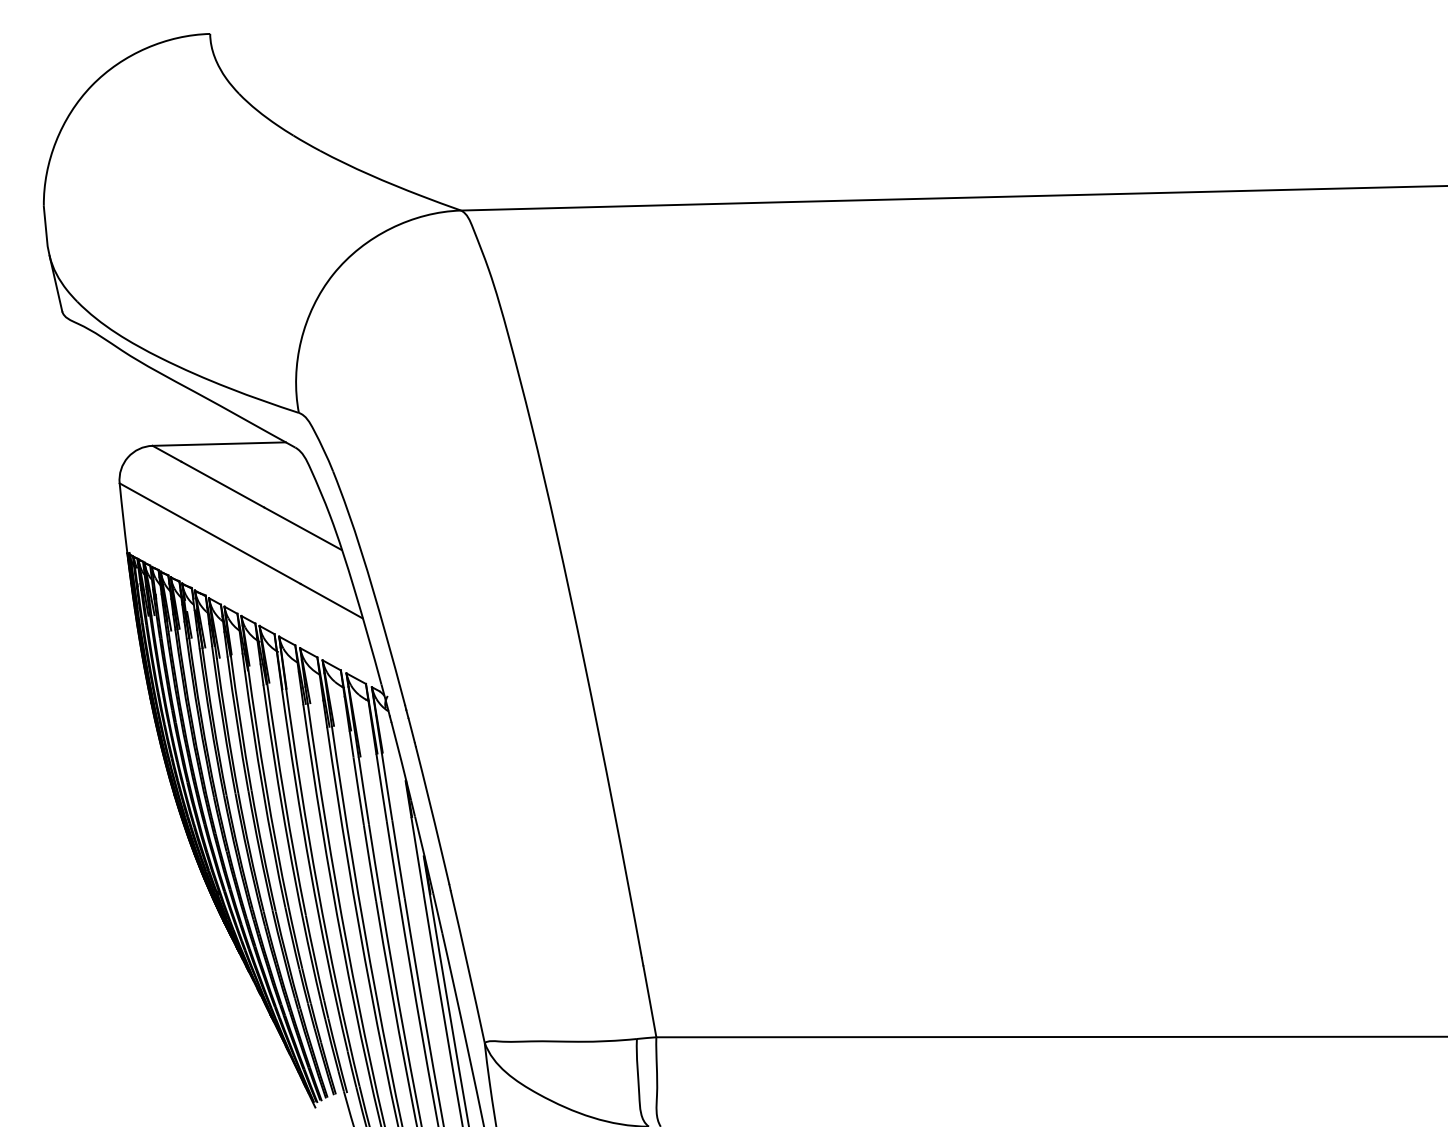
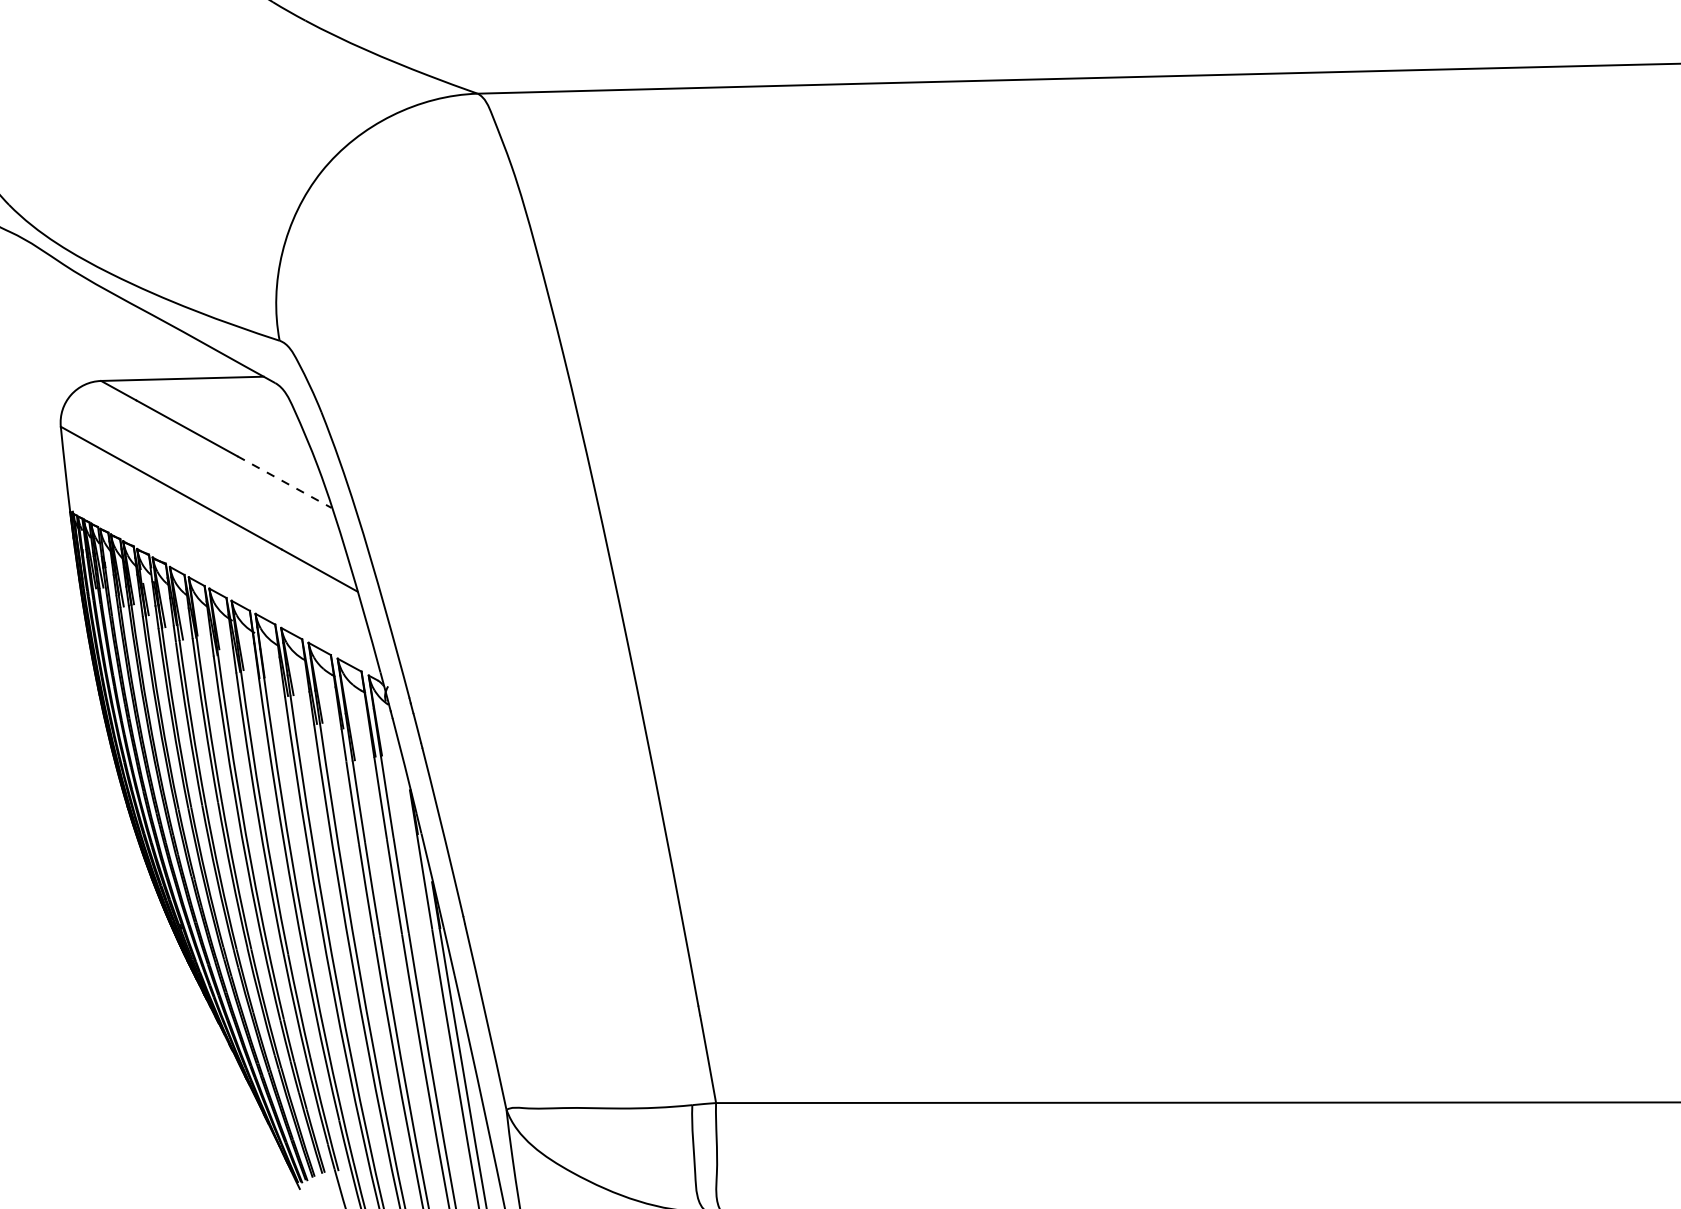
line: (303, 528) -> (285, 481), solid -> dashed

